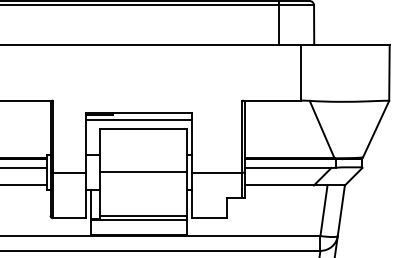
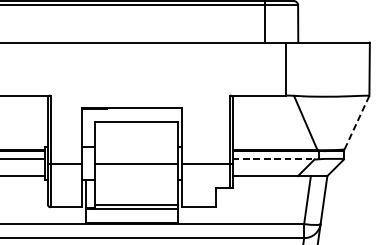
line: (138, 120) -> (131, 114), removed
line: (376, 128) -> (357, 122), solid -> dashed
line: (288, 167) -> (273, 159), solid -> dashed

